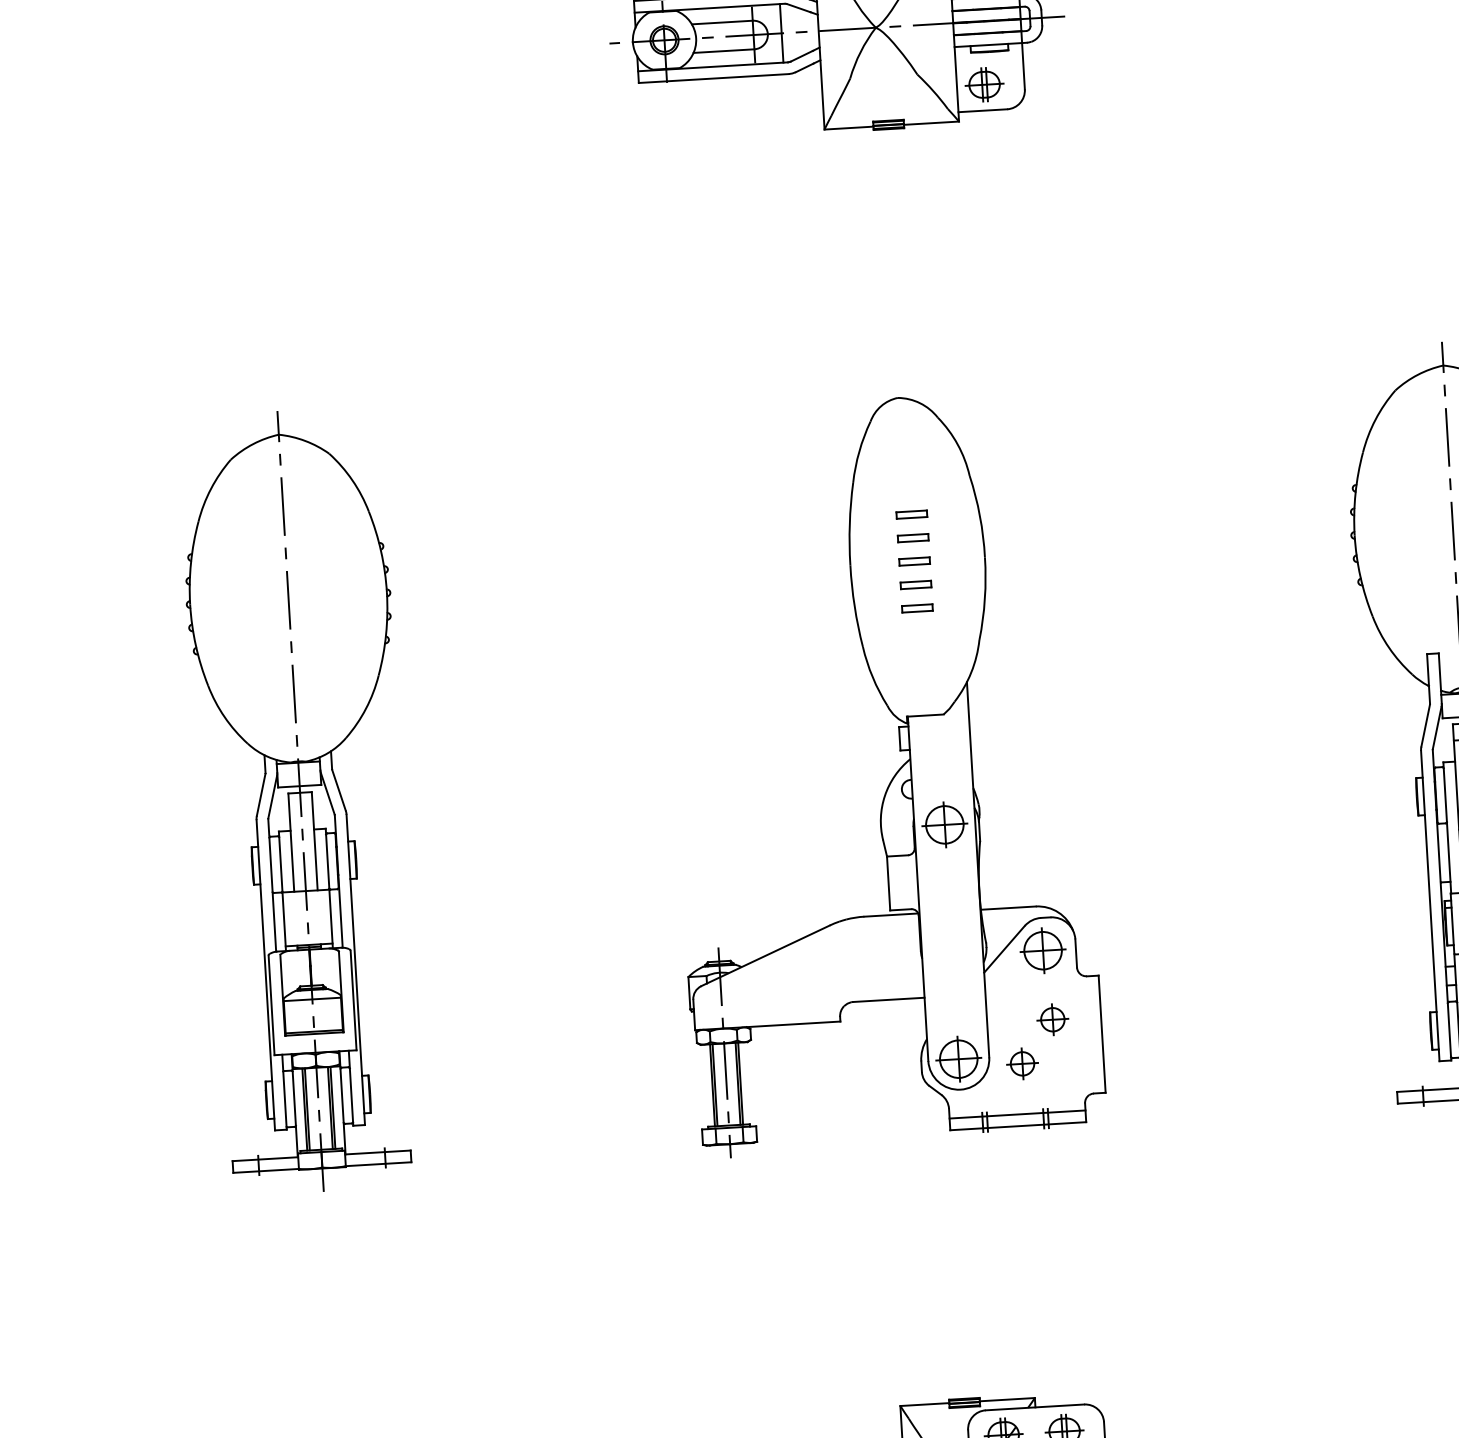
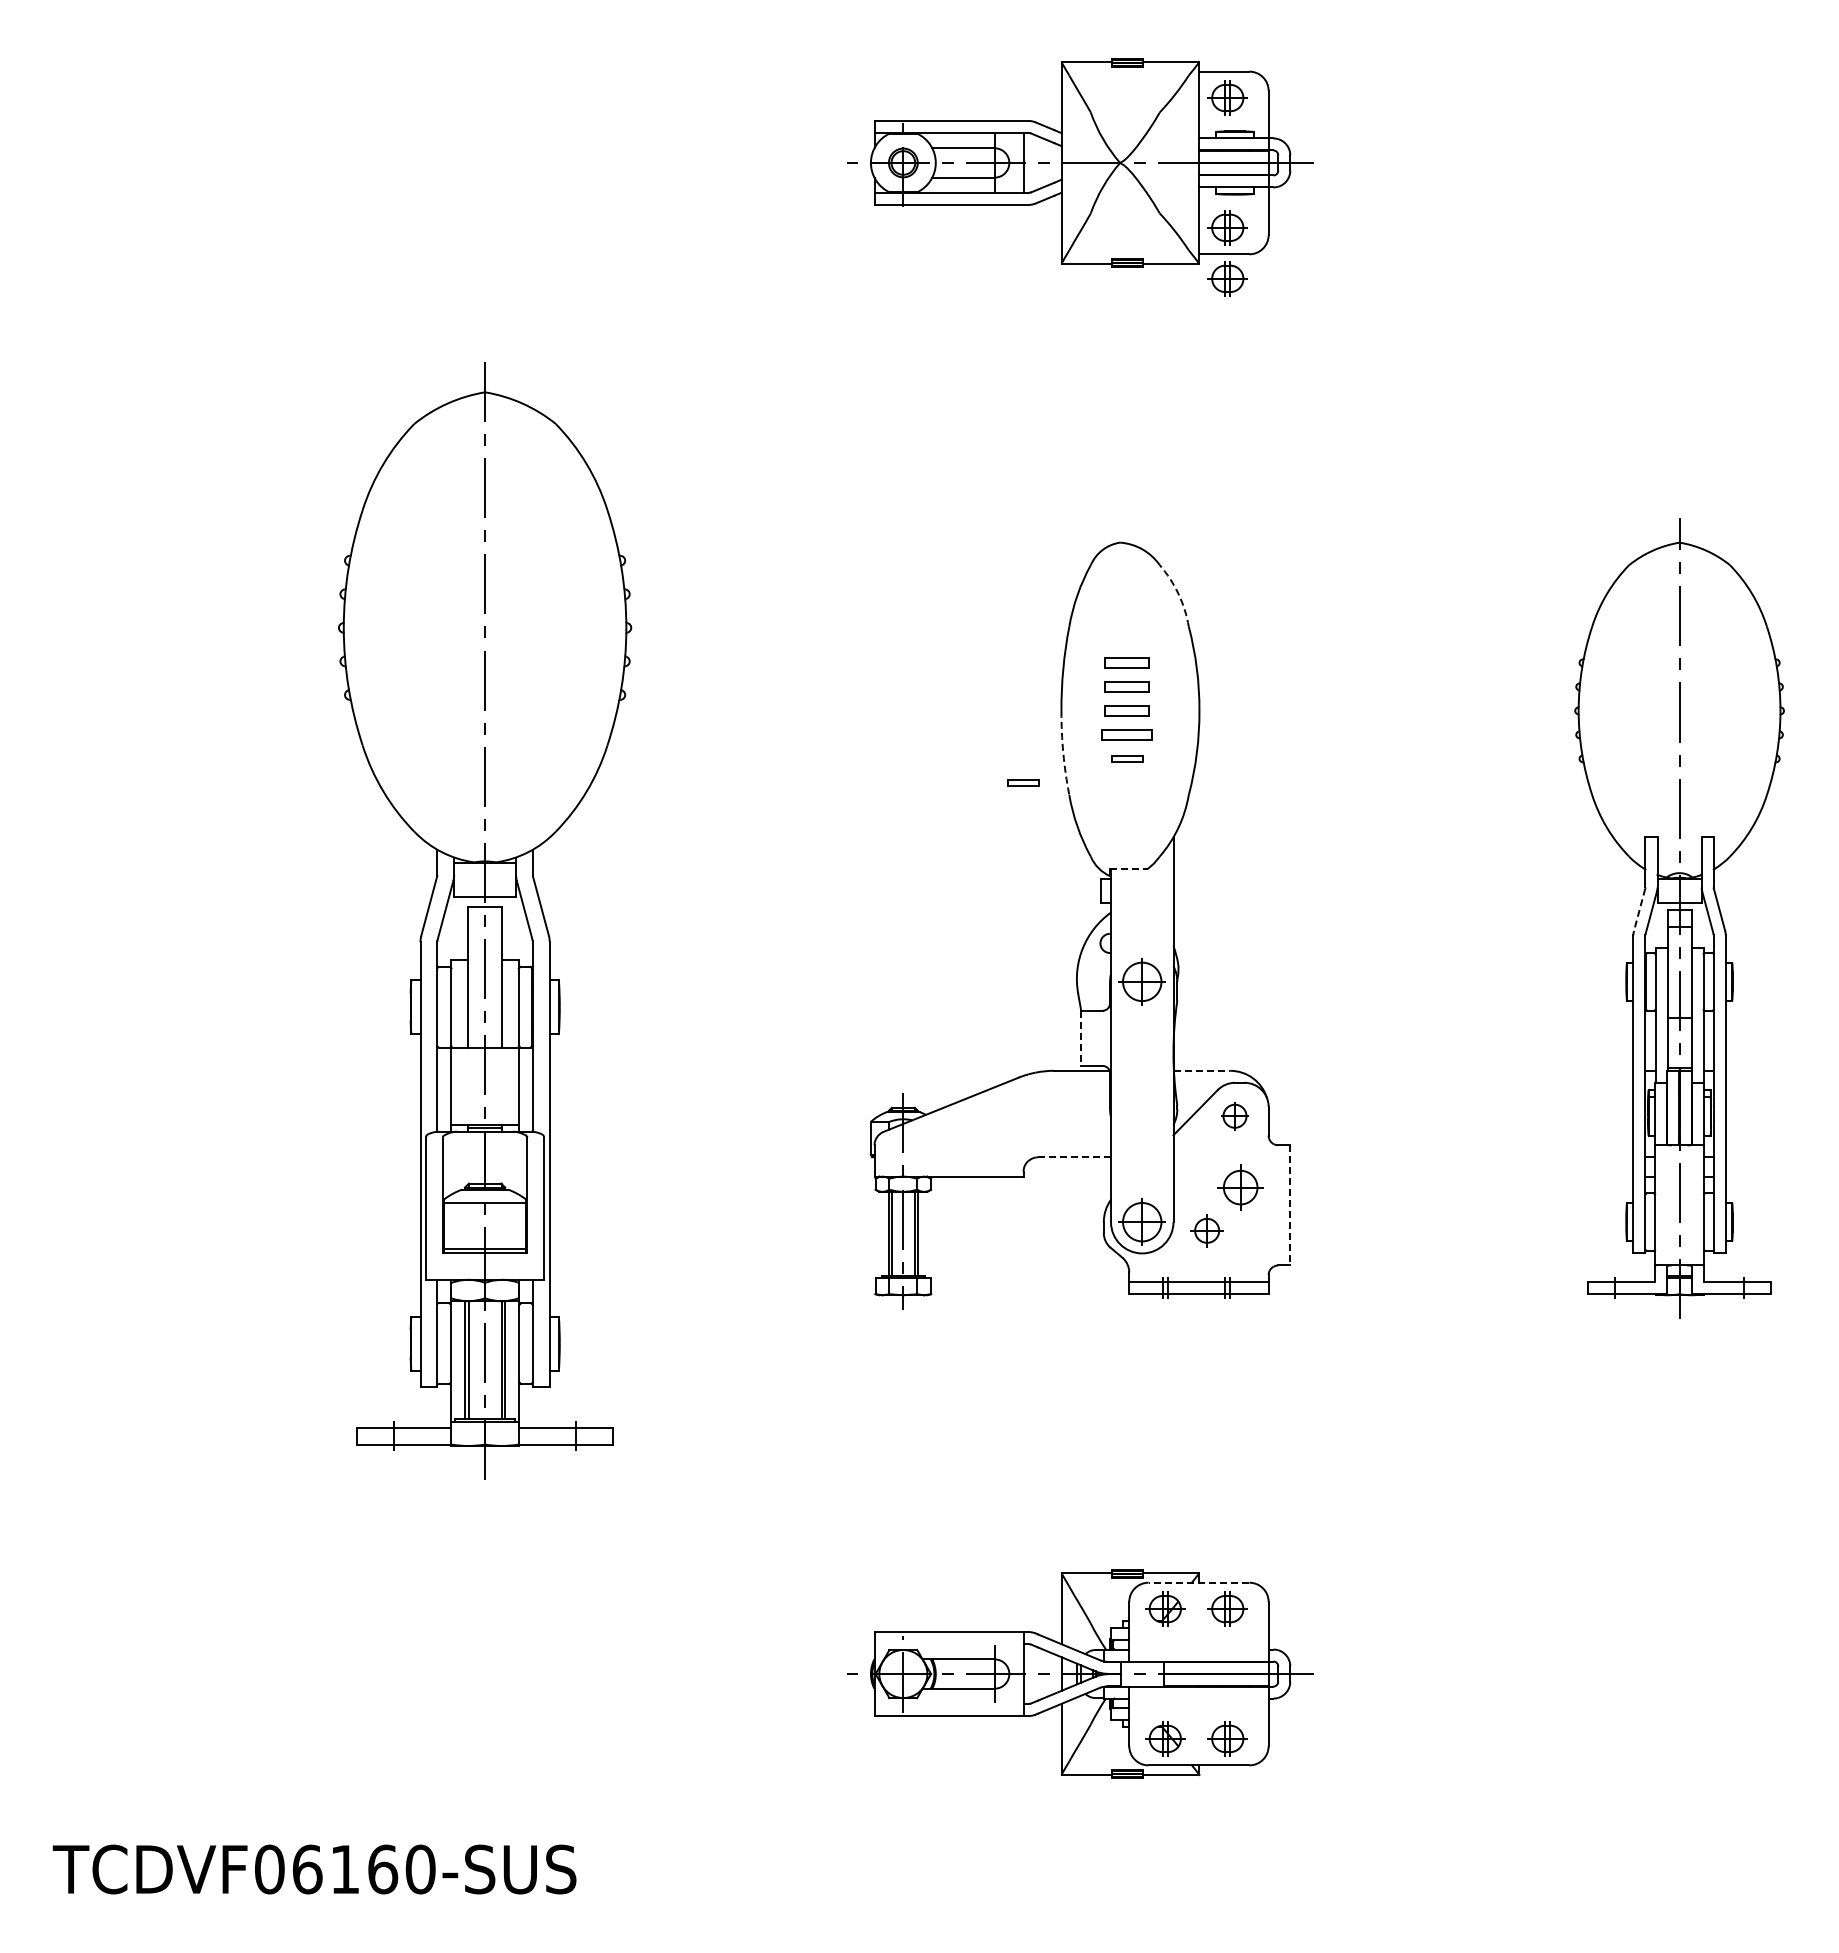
part: (987, 134) -> (1227, 278), added
arc: (957, 444) -> (1178, 593), solid -> dashed
part: (911, 514) -> (1127, 662), size x1.4
part: (913, 537) -> (1127, 686), size x1.4
part: (914, 561) -> (1127, 710), size x1.4
part: (916, 584) -> (1127, 734), size x1.6
arc: (854, 606) -> (1063, 753), solid -> dashed
part: (817, 637) -> (1023, 782), added
line: (924, 715) -> (1128, 868), solid -> dashed
line: (1425, 725) -> (1639, 909), solid -> dashed
part: (300, 801) -> (485, 918), size x1.4
line: (888, 883) -> (1081, 1038), solid -> dashed
line: (1008, 907) -> (1202, 1070), solid -> dashed
part: (1042, 949) -> (1234, 1115), size x0.6
line: (888, 1000) -> (1074, 1157), solid -> dashed
part: (1052, 1019) -> (1240, 1187), size x1.4
line: (1102, 1034) -> (1290, 1205), solid -> dashed
line: (1034, 1407) -> (1198, 1582), solid -> dashed

